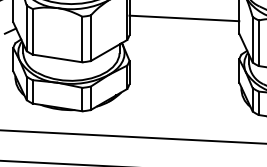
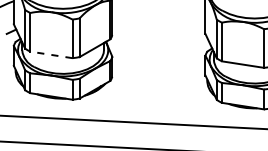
line: (183, 17) -> (158, 20), removed
line: (56, 57) -> (50, 54), solid -> dashed

